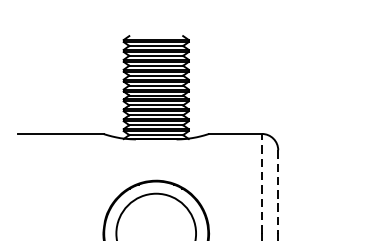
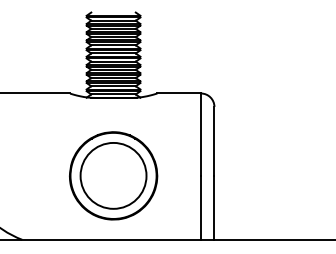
line: (262, 183) -> (201, 134), dashed -> solid
line: (278, 191) -> (214, 141), dashed -> solid

